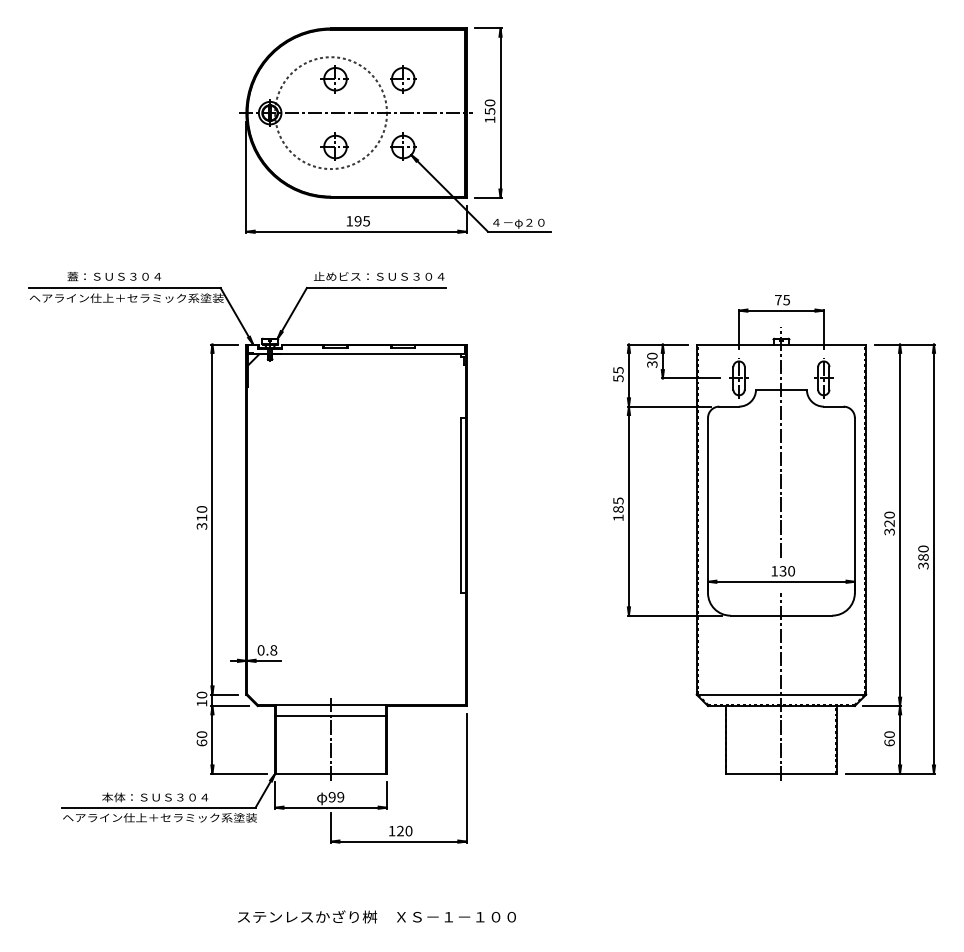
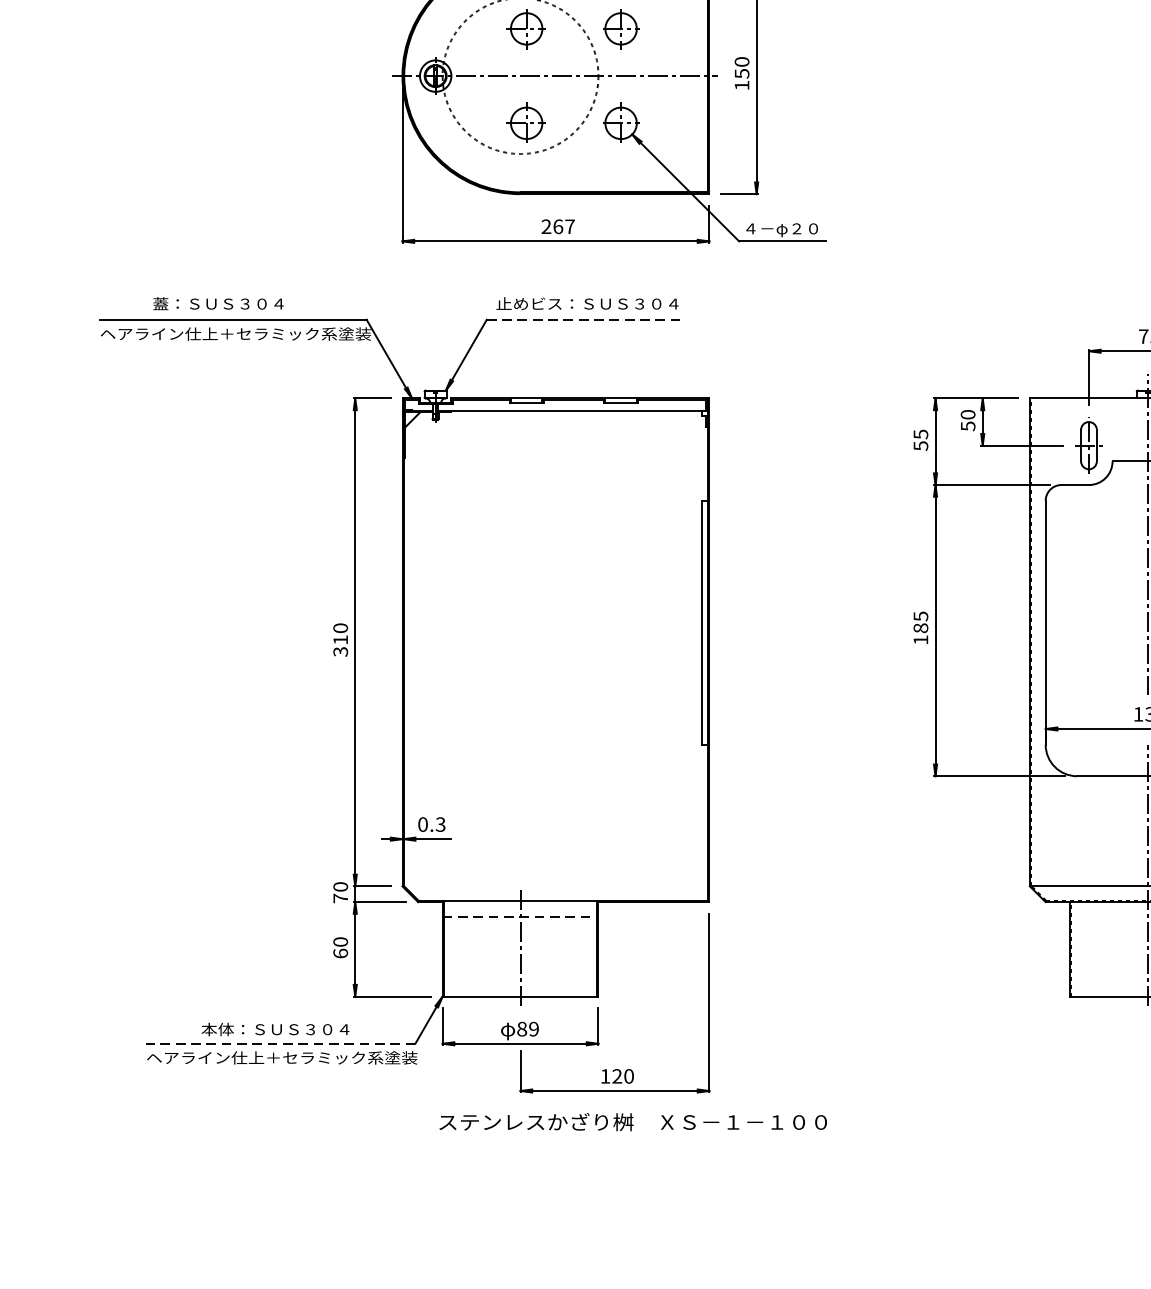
text: (358, 221) -> (558, 227), 195 -> 267
line: (376, 288) -> (583, 320), solid -> dashed
text: (651, 364) -> (966, 426), 30 -> 50
text: (273, 650) -> (440, 824), 0.8 -> 0.3
text: (201, 703) -> (340, 898), 10 -> 70
line: (331, 716) -> (521, 916), solid -> dashed
text: (331, 797) -> (521, 1029), 99 -> 89
line: (158, 807) -> (280, 1043), solid -> dashed
text: (376, 916) -> (632, 1121), moved

